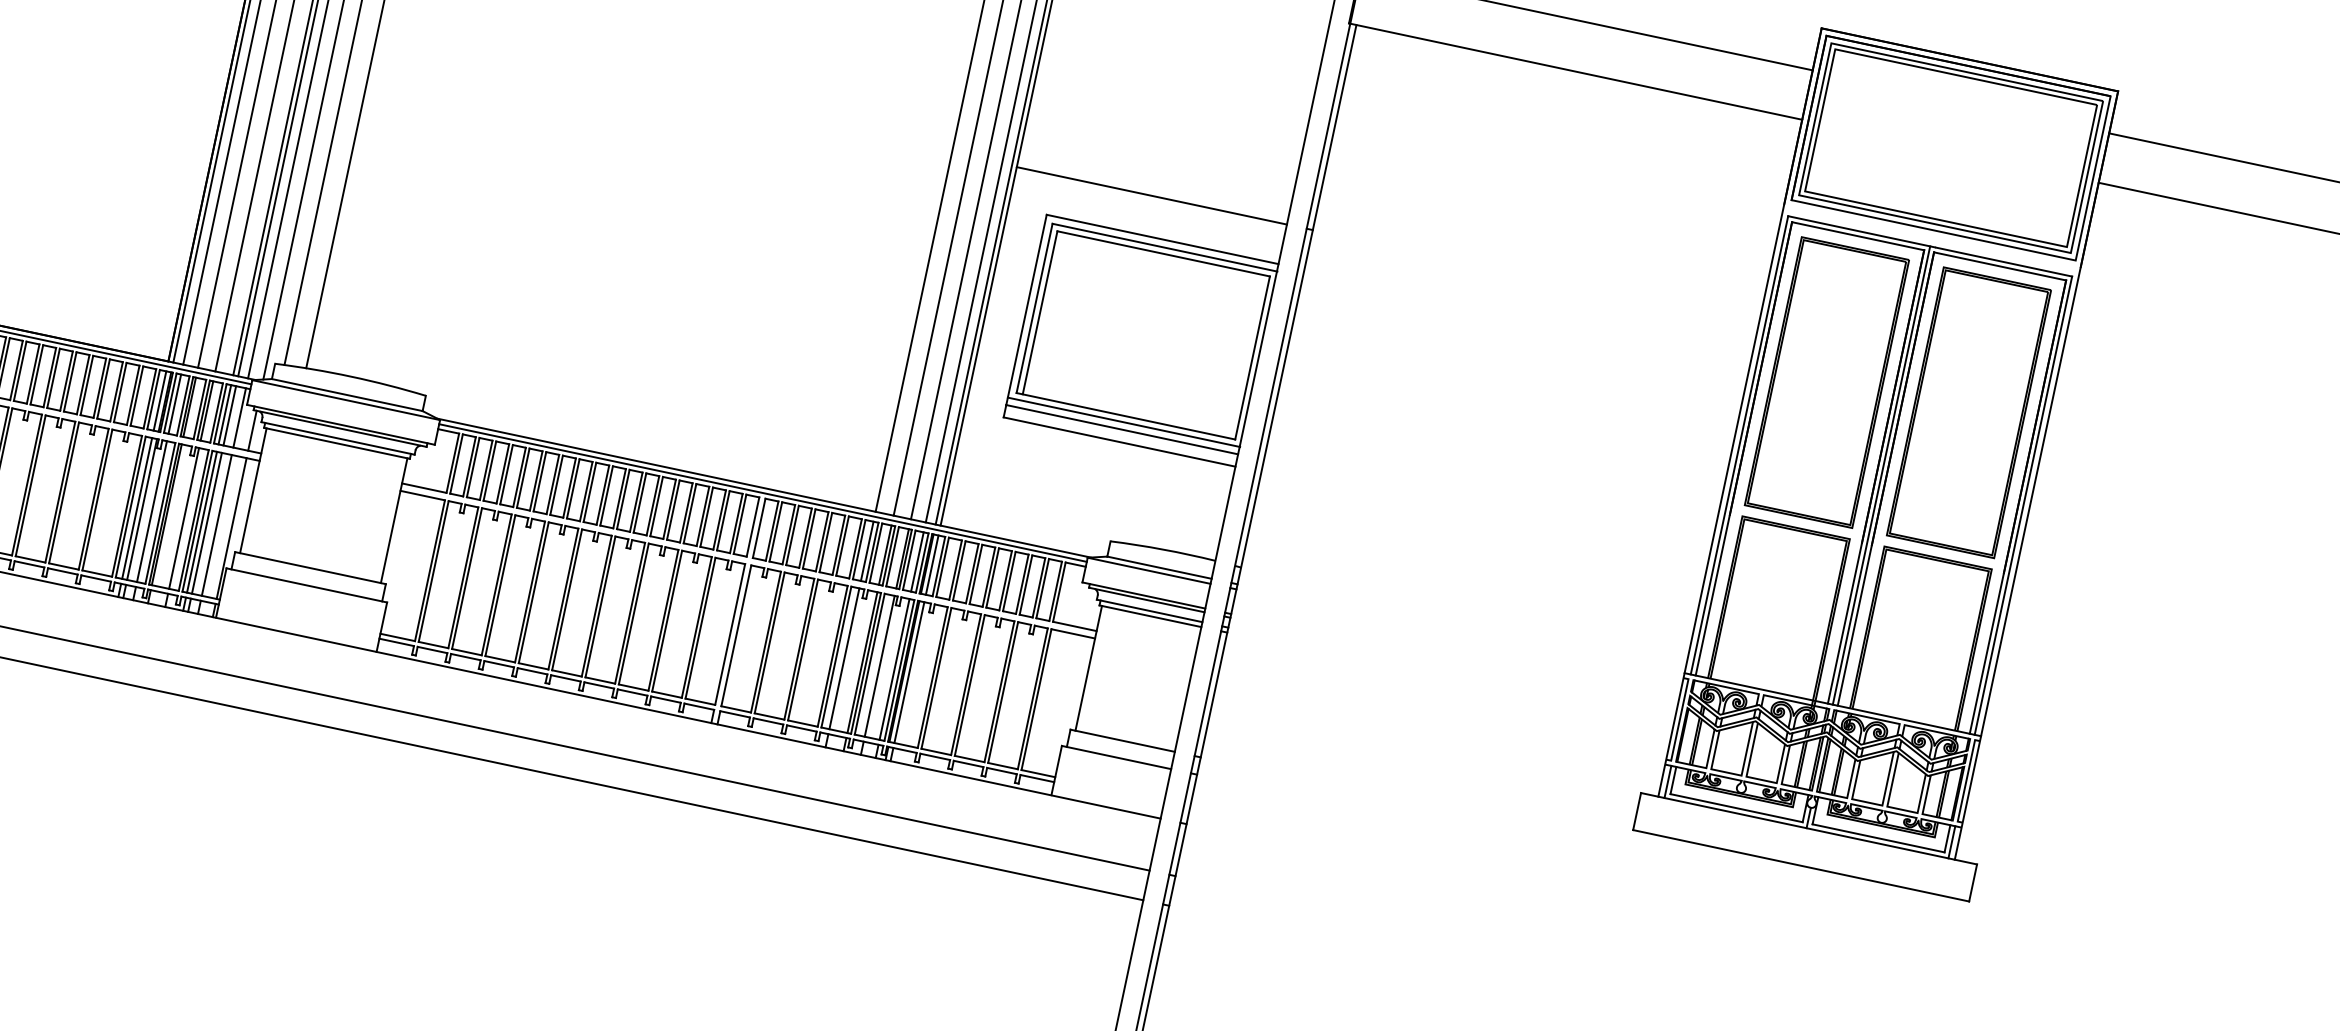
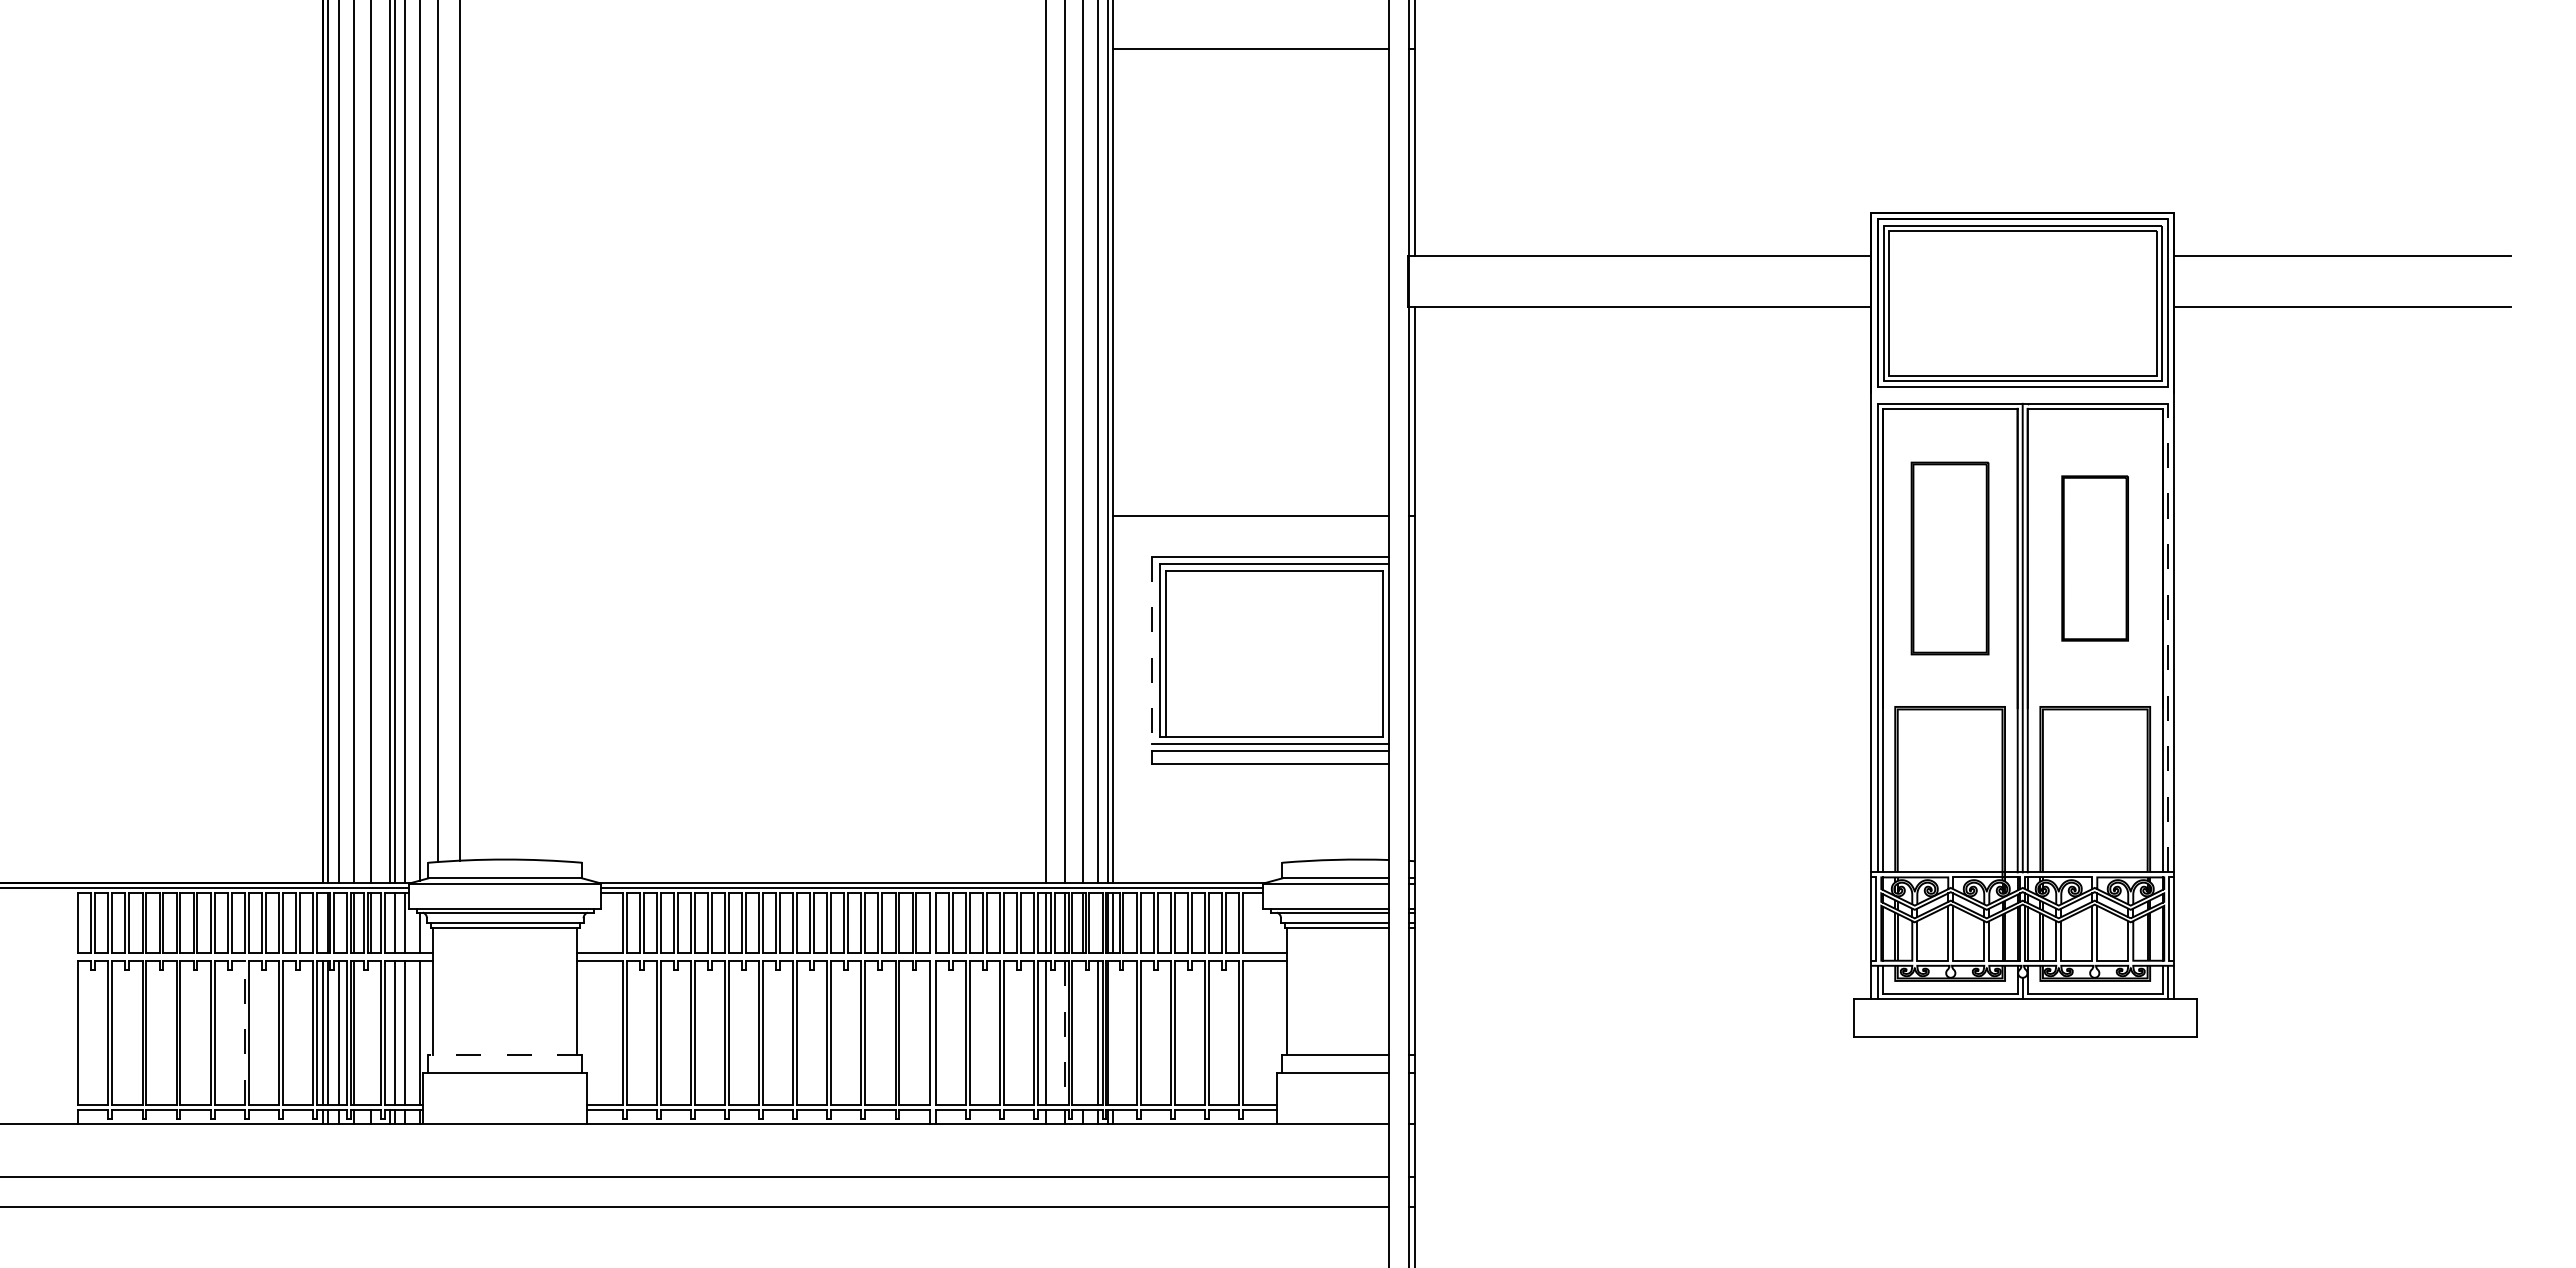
line: (1026, 310) -> (1152, 654), solid -> dashed
part: (1826, 382) -> (1949, 558), size x0.7
line: (160, 400) -> (323, 922), removed
line: (174, 403) -> (338, 922), removed
part: (1968, 412) -> (2094, 558), size x0.6
line: (224, 414) -> (389, 922), removed
line: (60, 491) -> (244, 1032), solid -> dashed
line: (2023, 505) -> (2167, 637), solid -> dashed
line: (184, 518) -> (371, 1032), removed
line: (201, 521) -> (389, 1032), removed
line: (917, 561) -> (1097, 922), removed
line: (309, 568) -> (504, 1055), solid -> dashed
line: (862, 662) -> (1064, 1032), solid -> dashed
line: (879, 665) -> (1082, 1032), removed
line: (909, 672) -> (1112, 1032), removed

